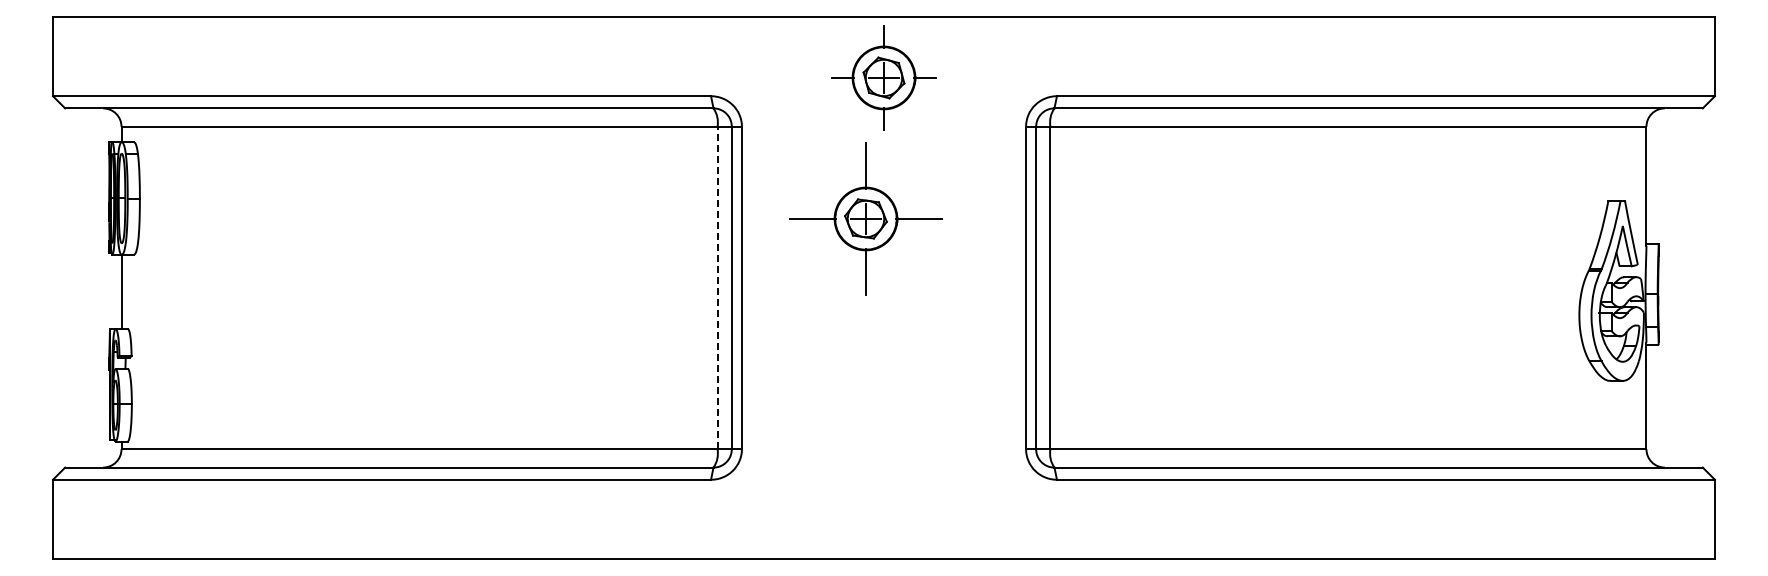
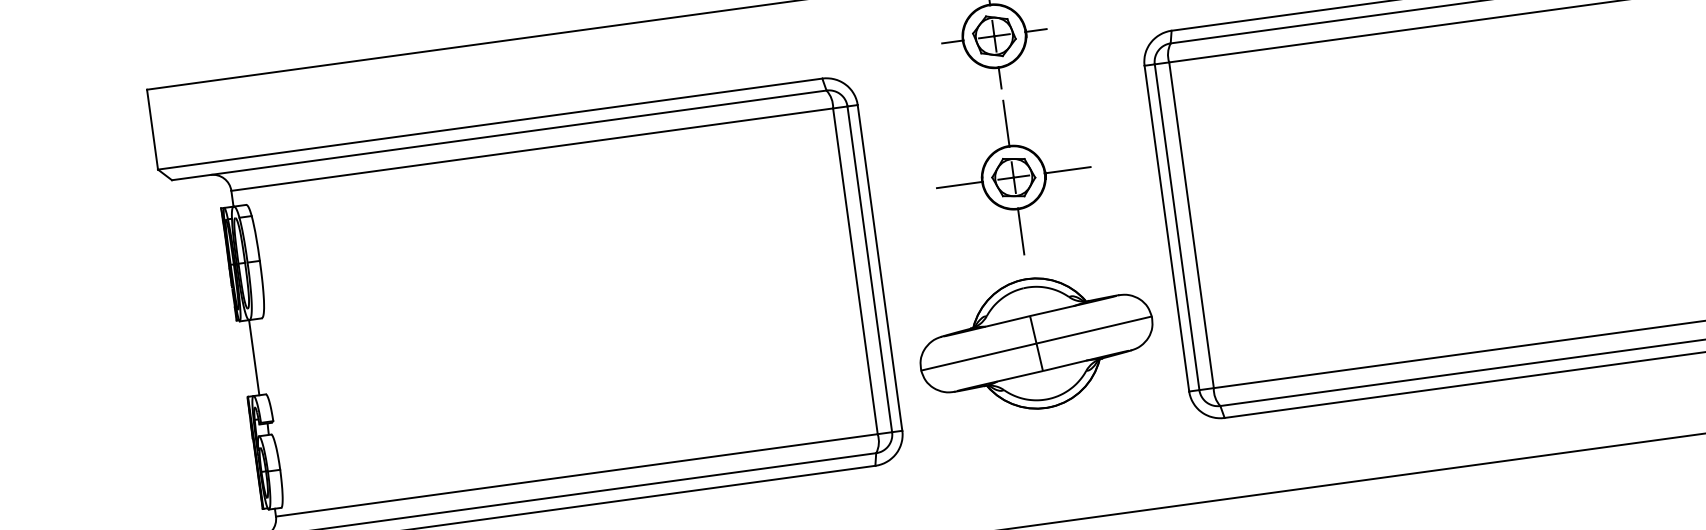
part: (865, 218) -> (1013, 177), moved
line: (717, 287) -> (855, 270), dashed -> solid
part: (883, 382) -> (1036, 343), added

